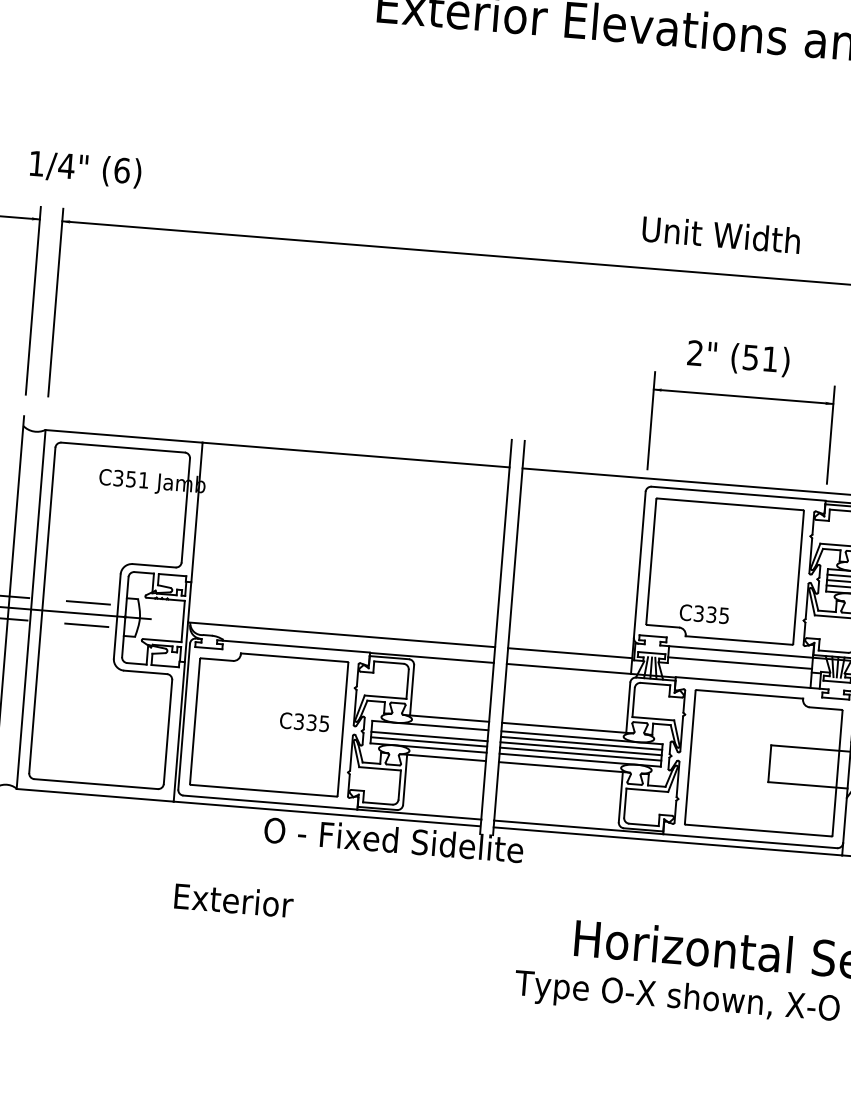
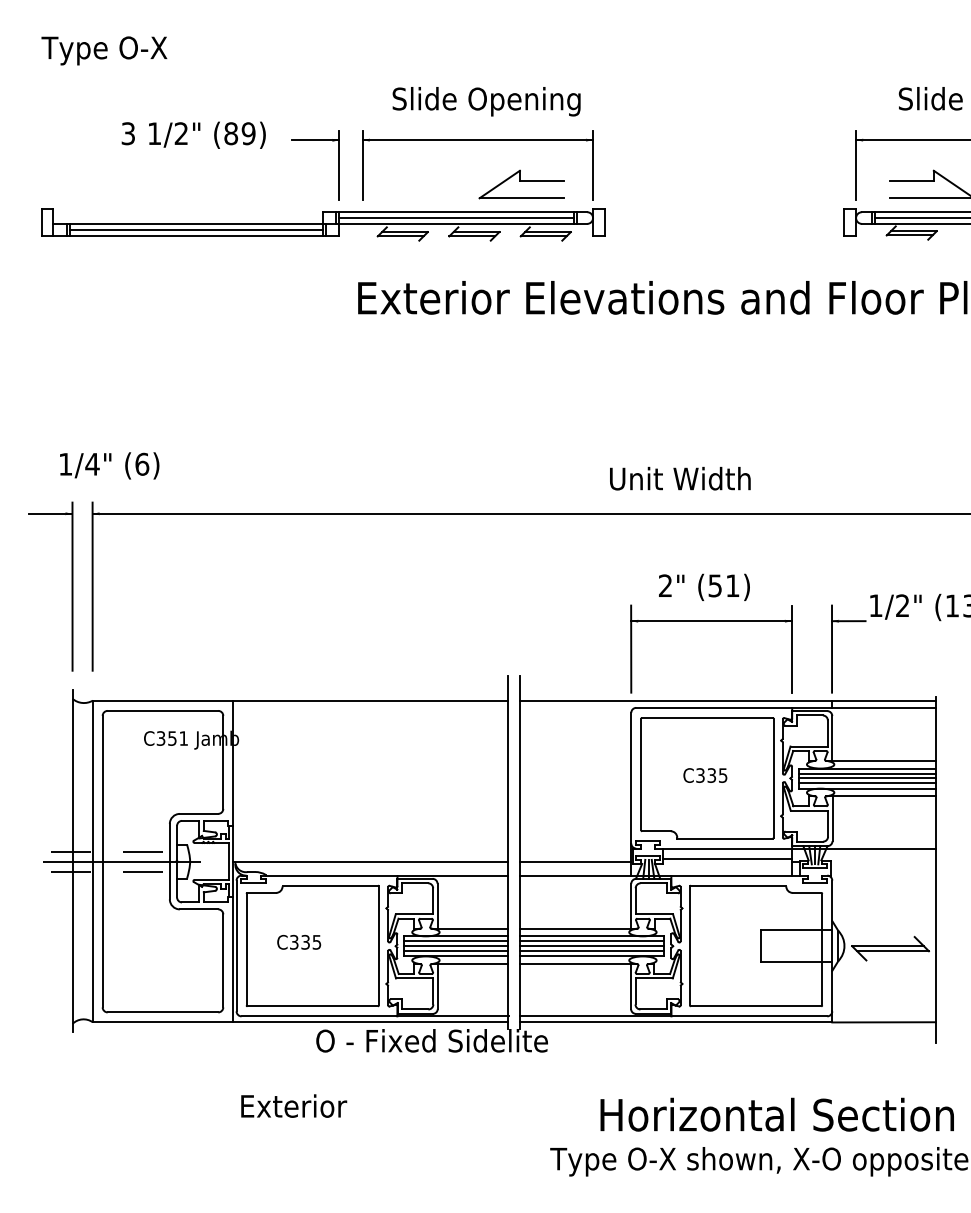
text: (704, 614) -> (705, 775), moved
text: (304, 722) -> (299, 942), moved
line: (430, 731) -> (456, 941), added

